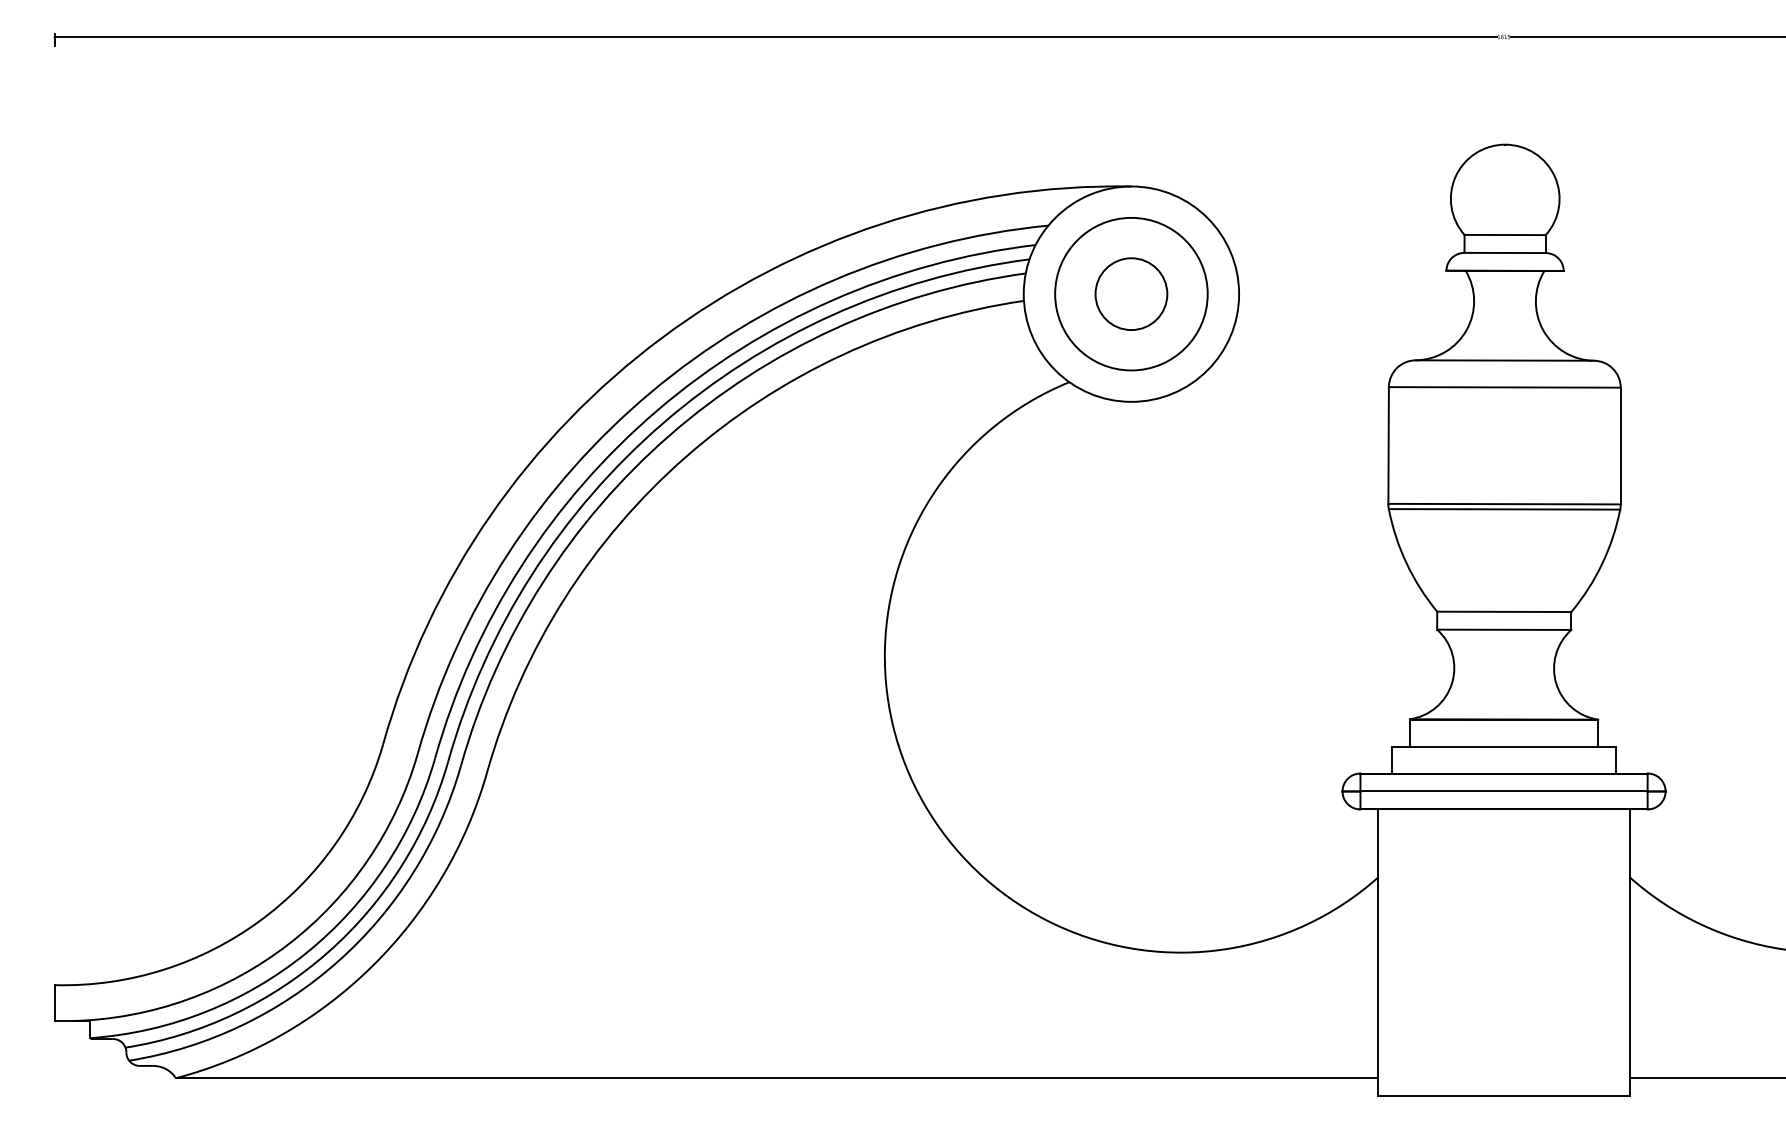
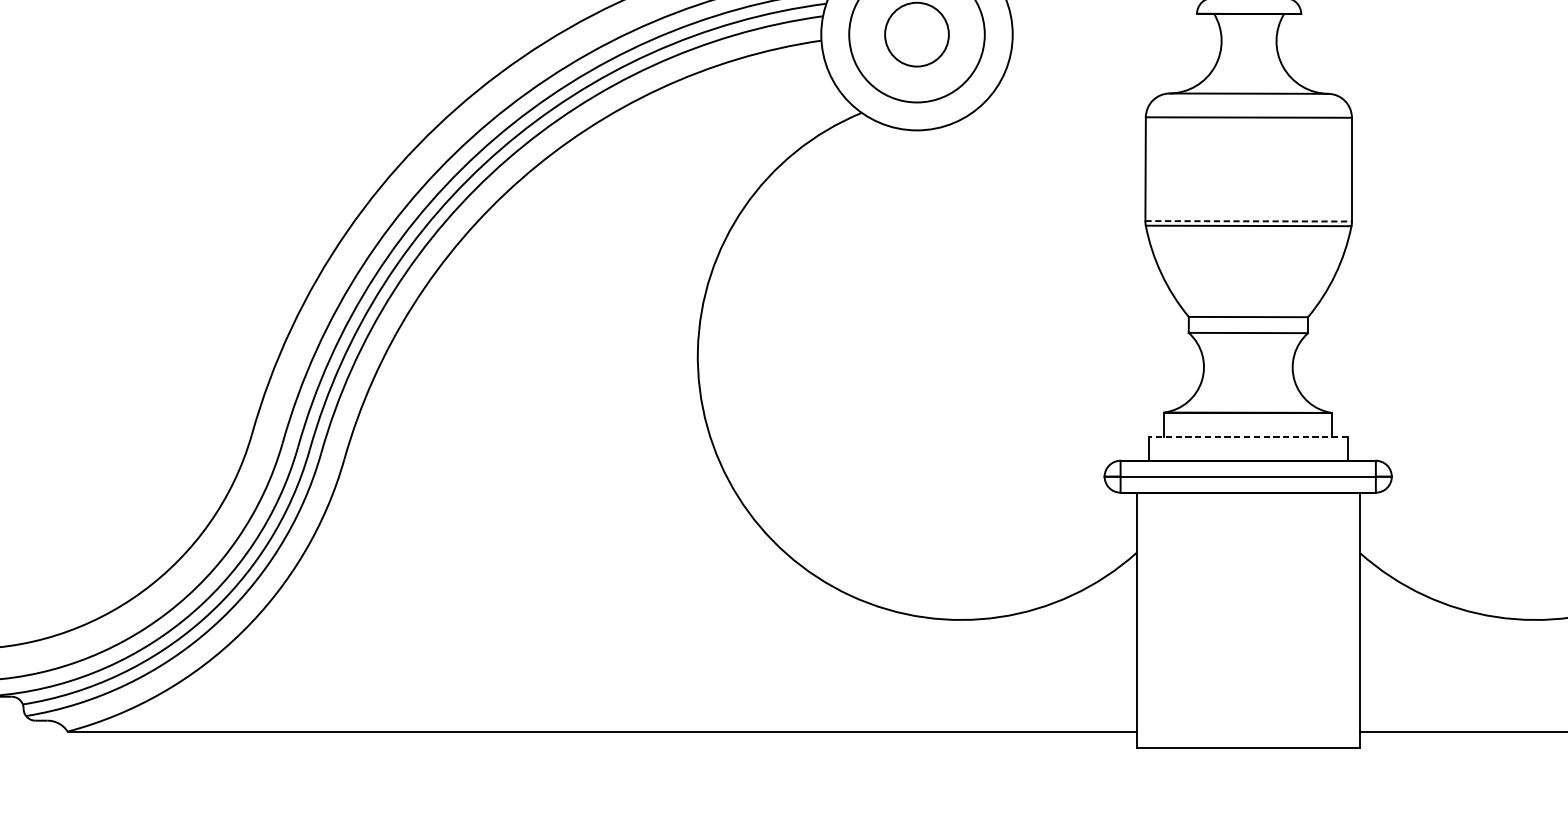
line: (1505, 504) -> (1249, 221), solid -> dashed
line: (1503, 746) -> (1247, 436), solid -> dashed

